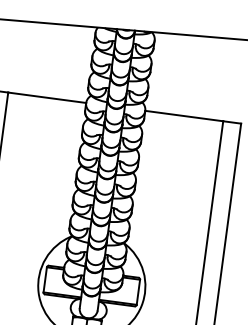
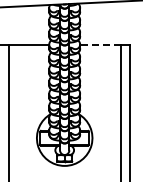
line: (184, 116) -> (100, 44), solid -> dashed

